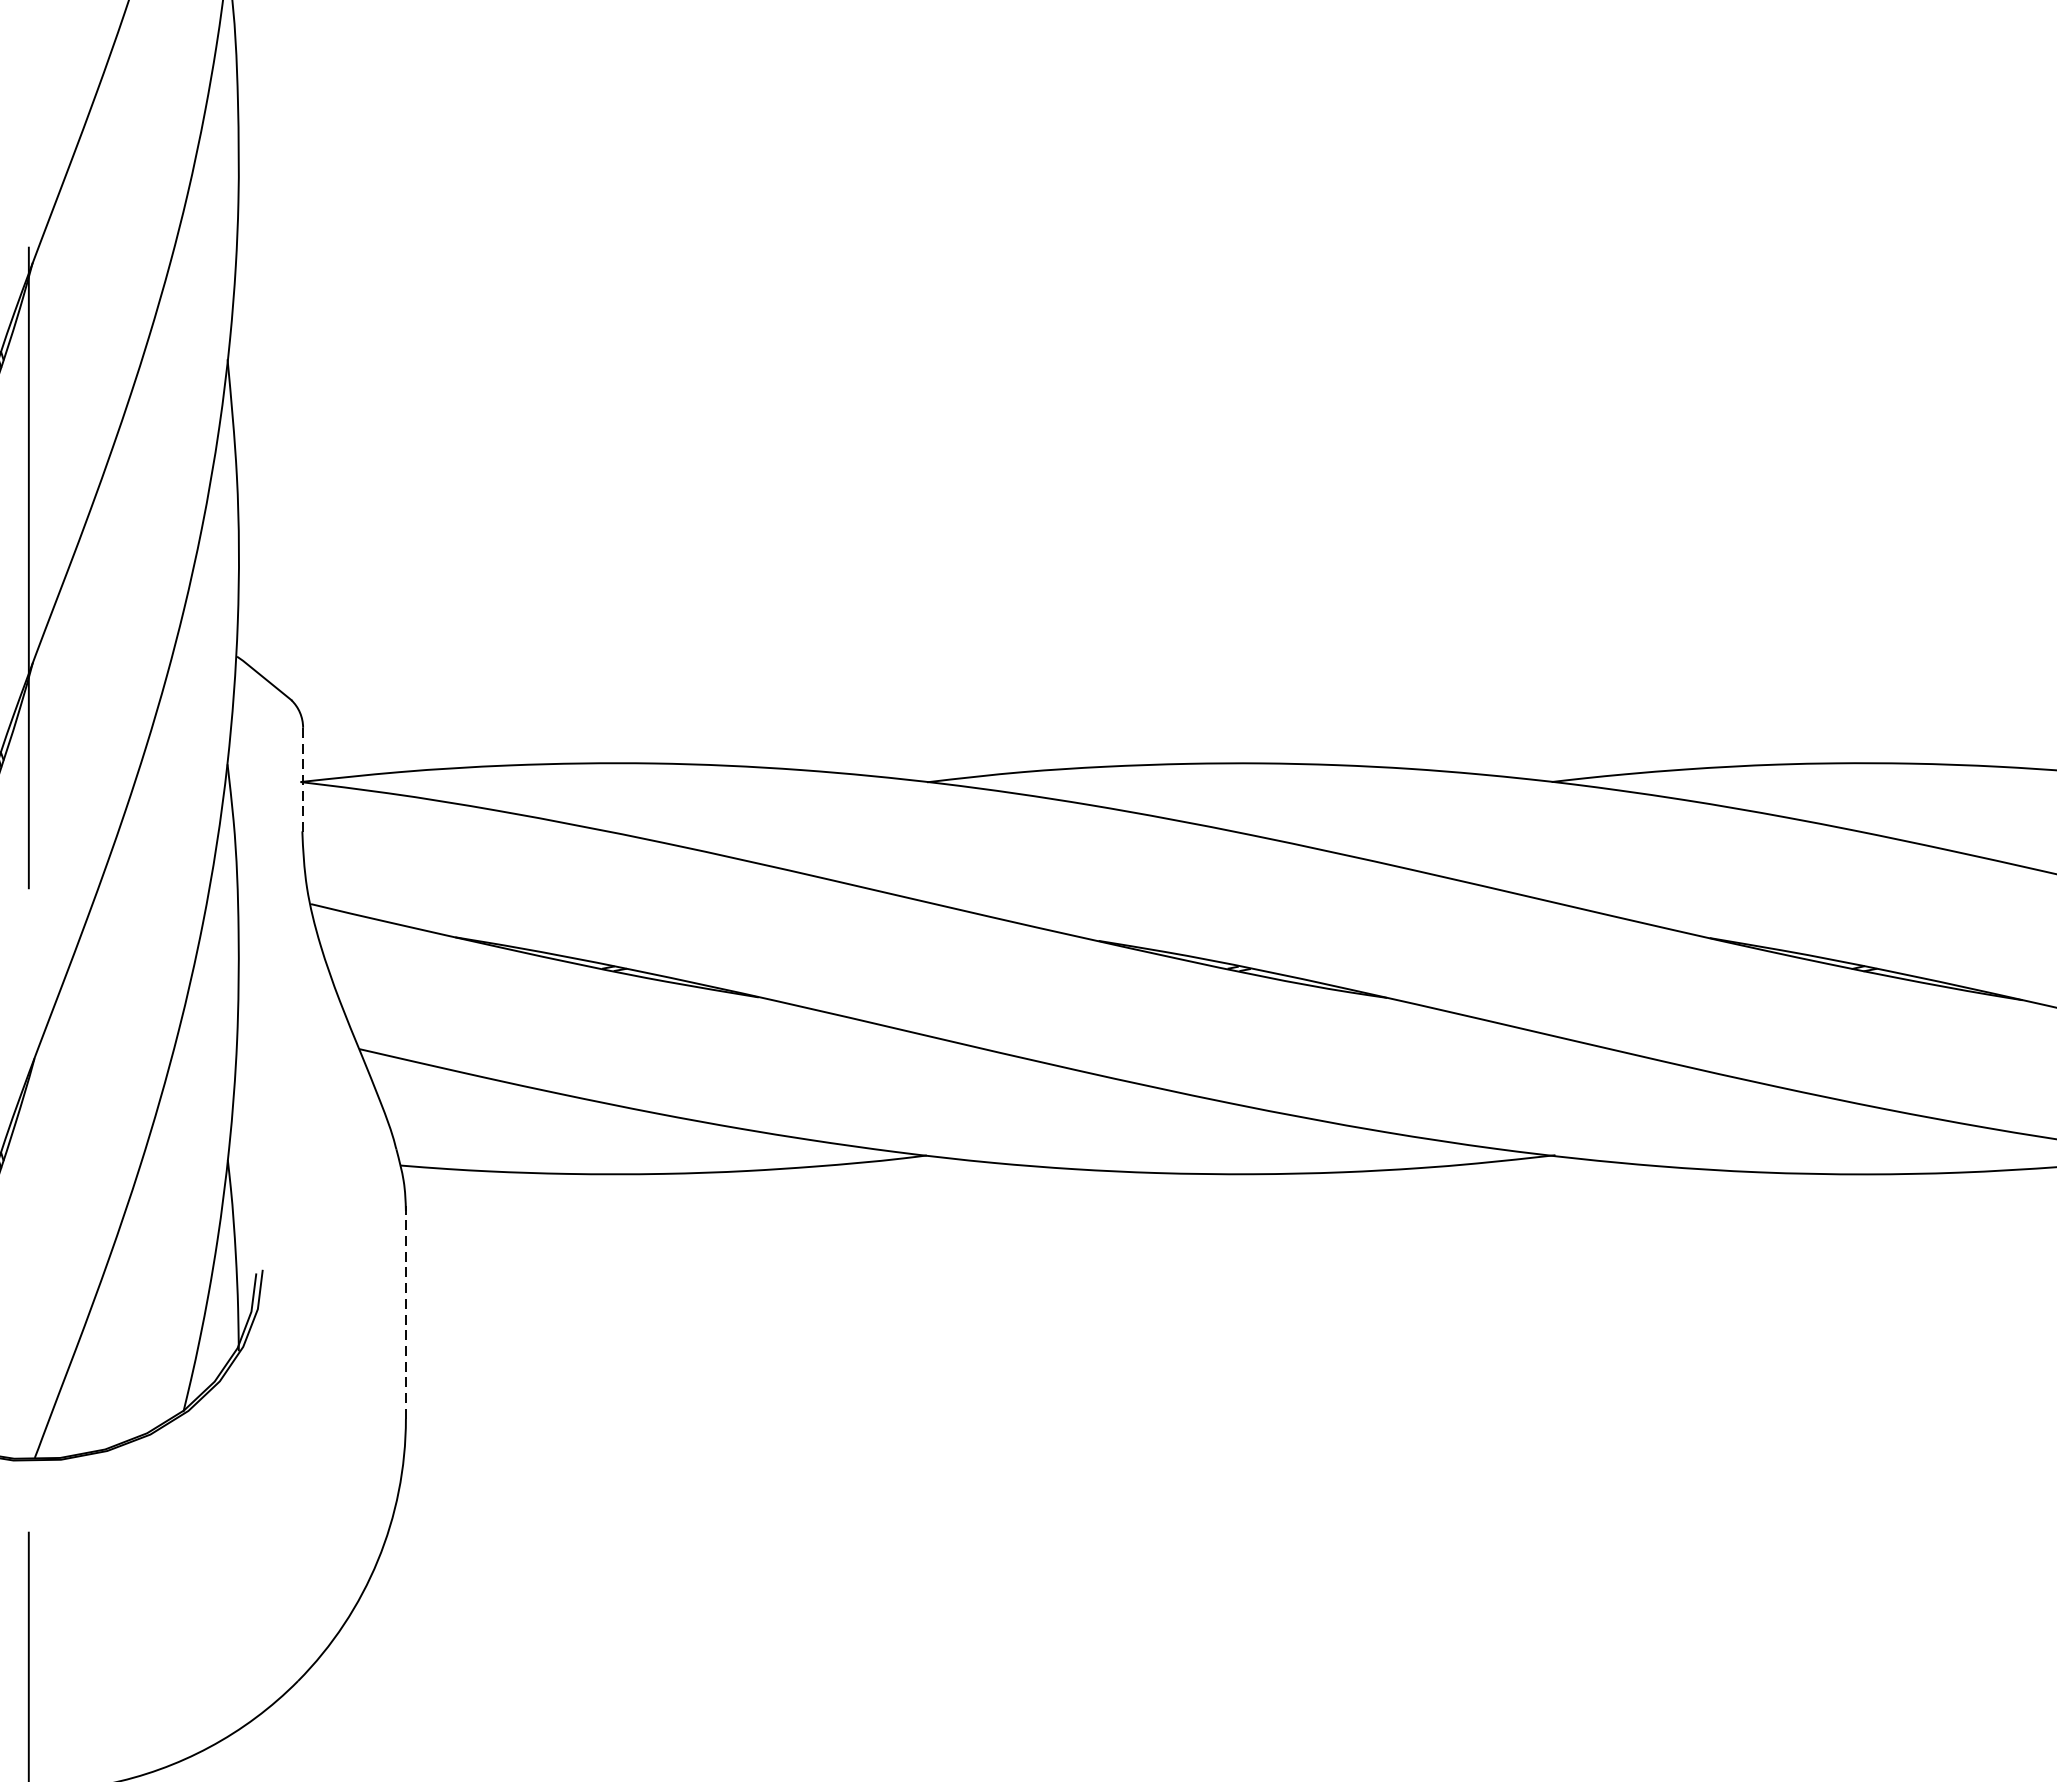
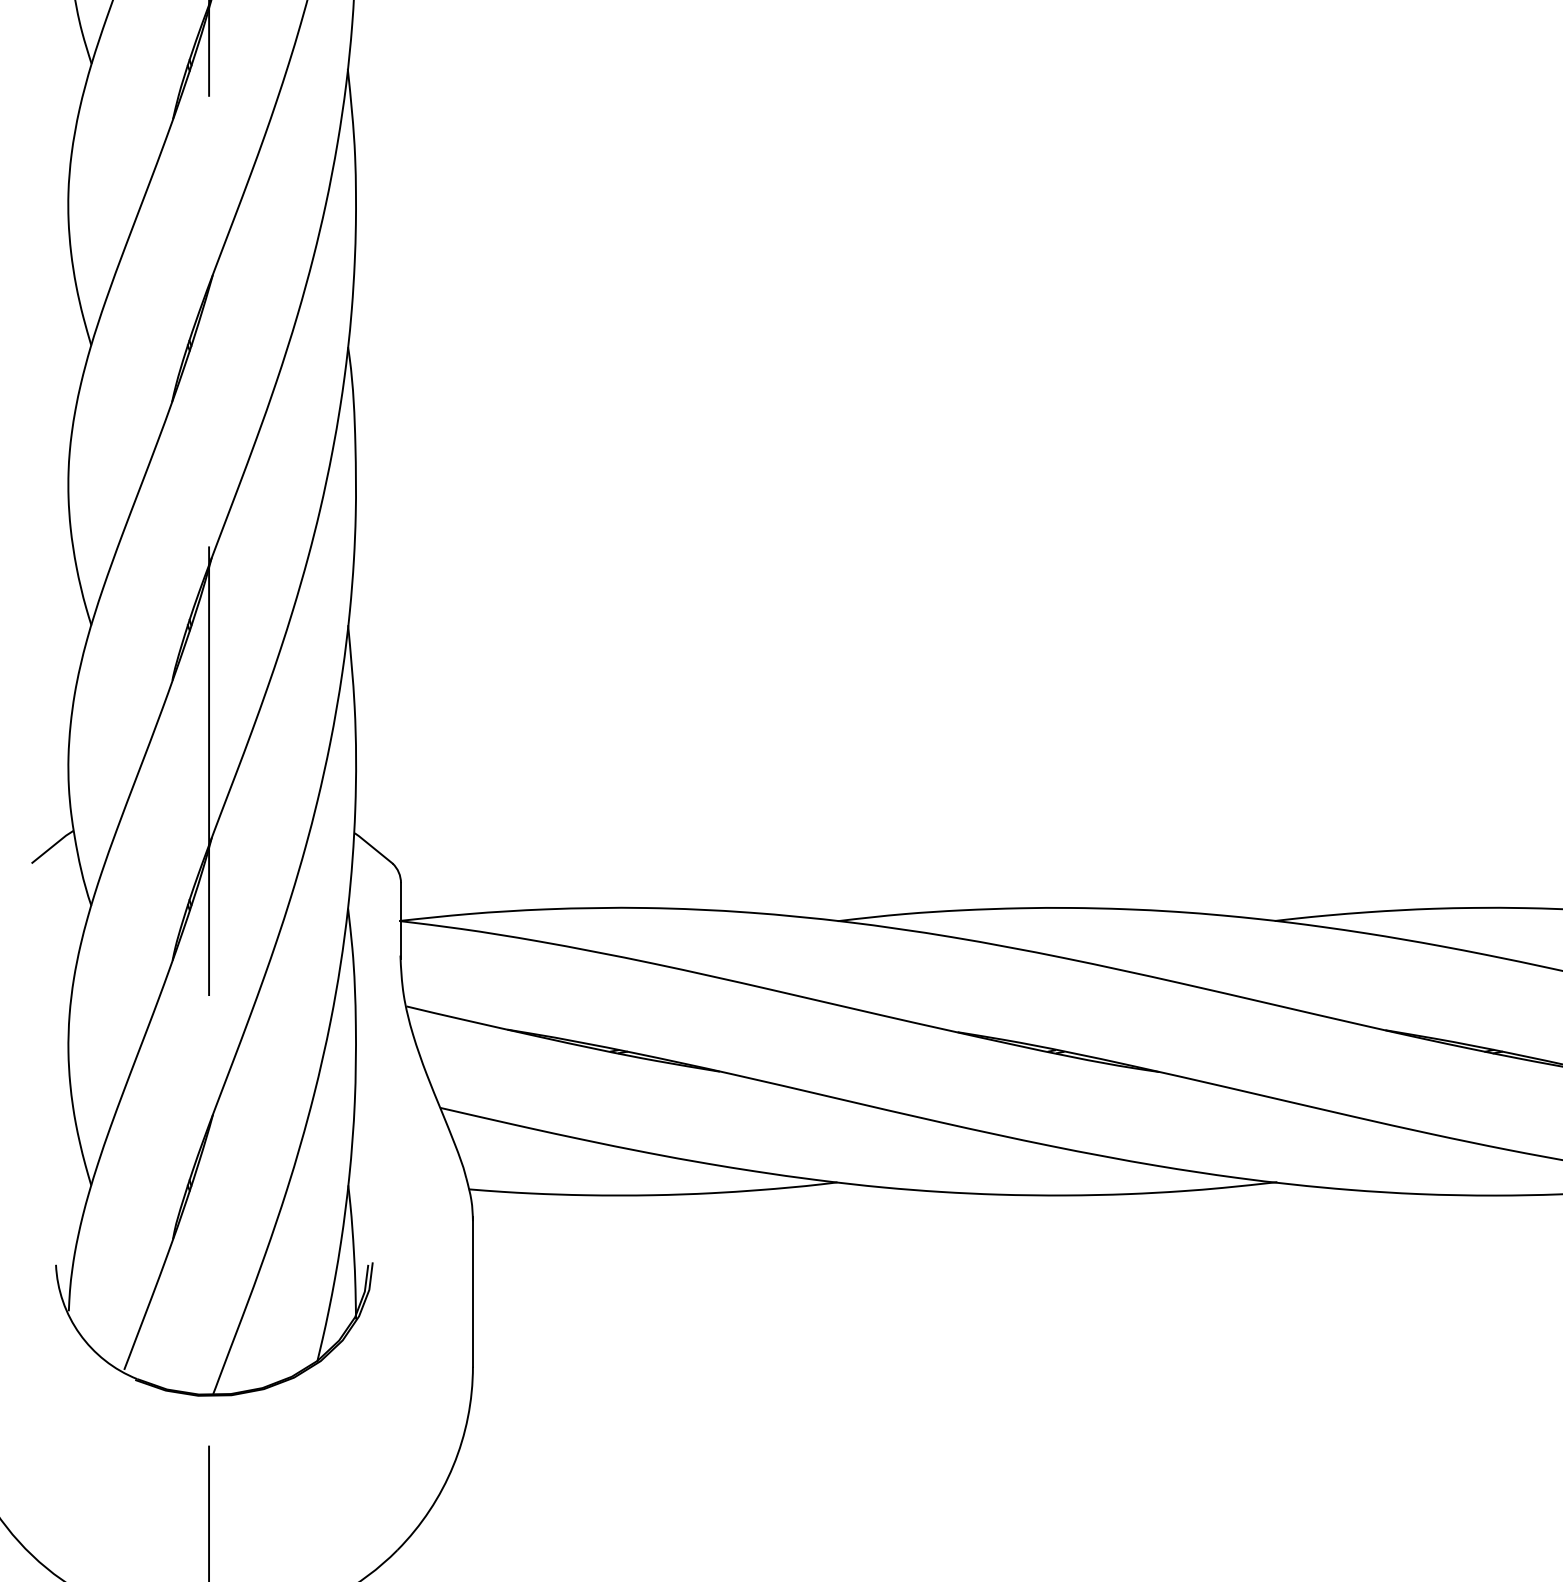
line: (303, 781) -> (401, 920), dashed -> solid
line: (405, 1312) -> (472, 1292), dashed -> solid

